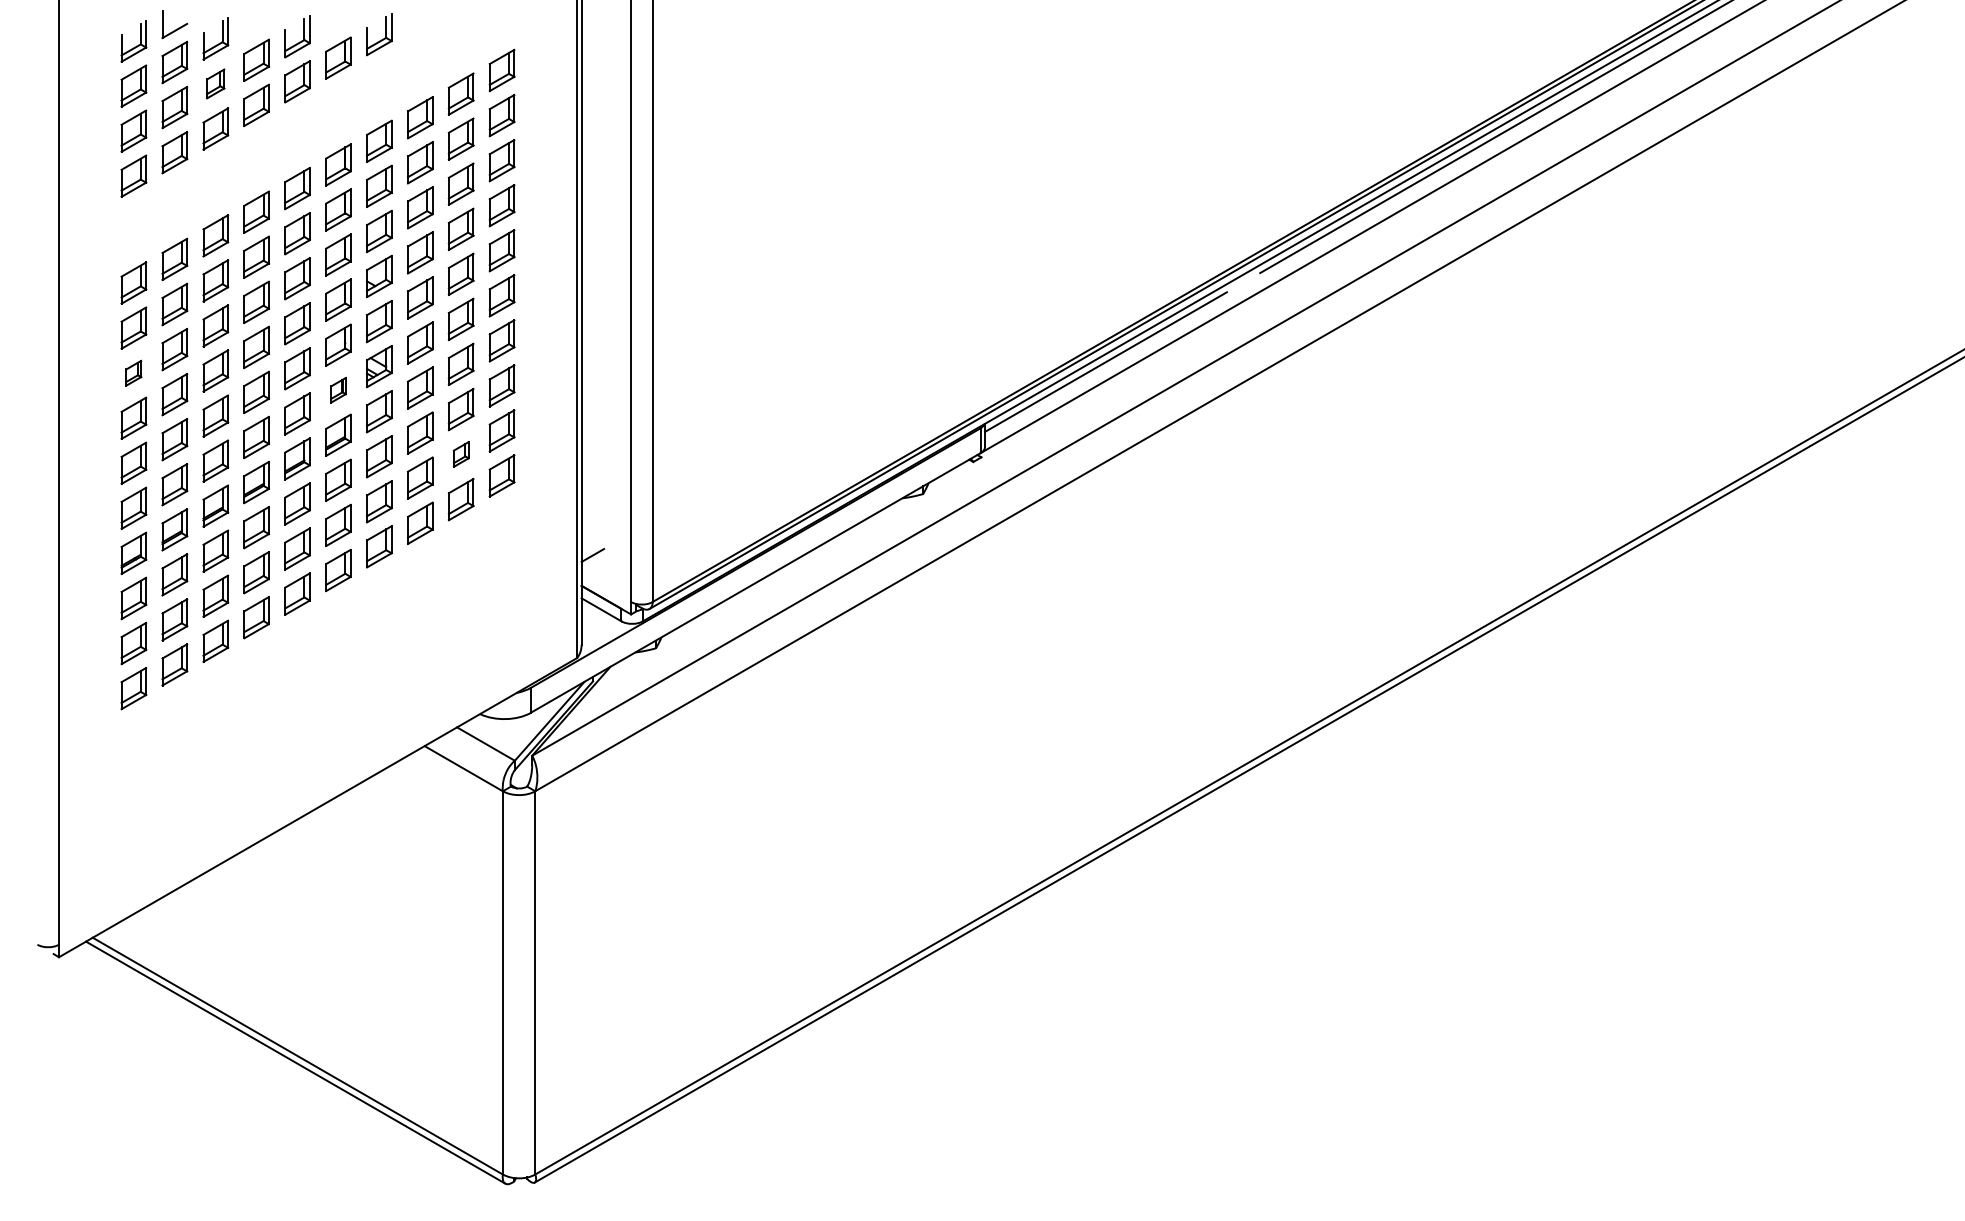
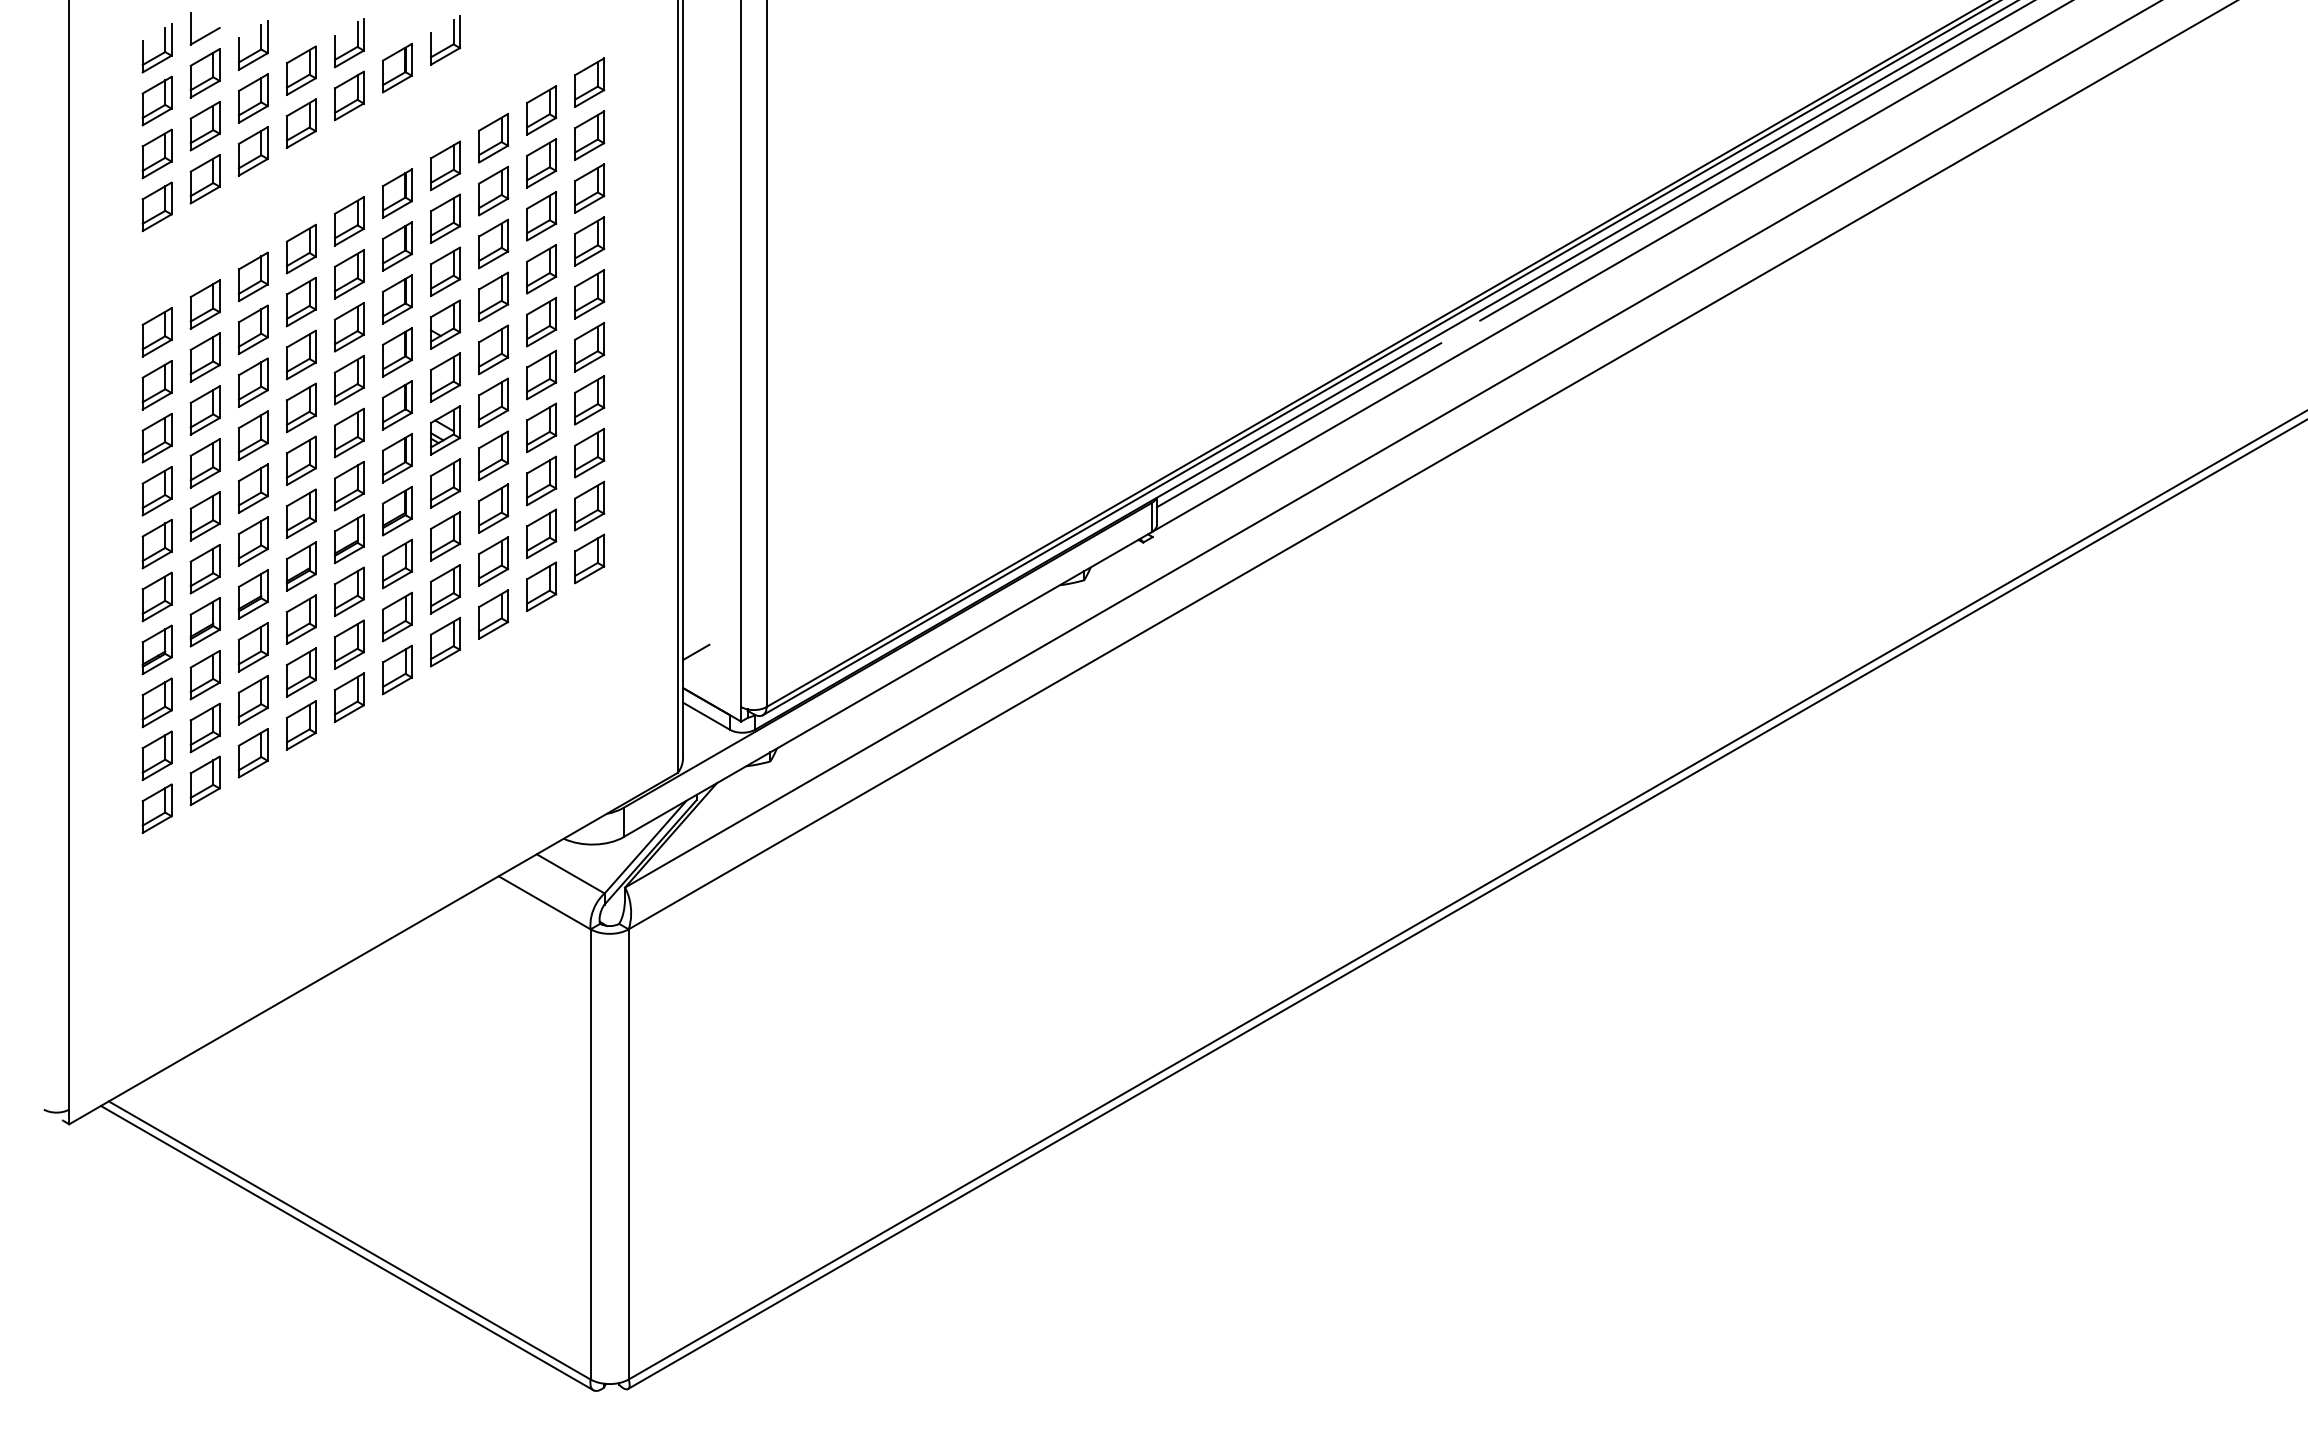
part: (215, 83) -> (252, 98), size x1.43
part: (133, 373) -> (156, 438), size x1.67
part: (338, 390) -> (397, 458), size x1.67
part: (461, 454) -> (541, 533), size x1.67

